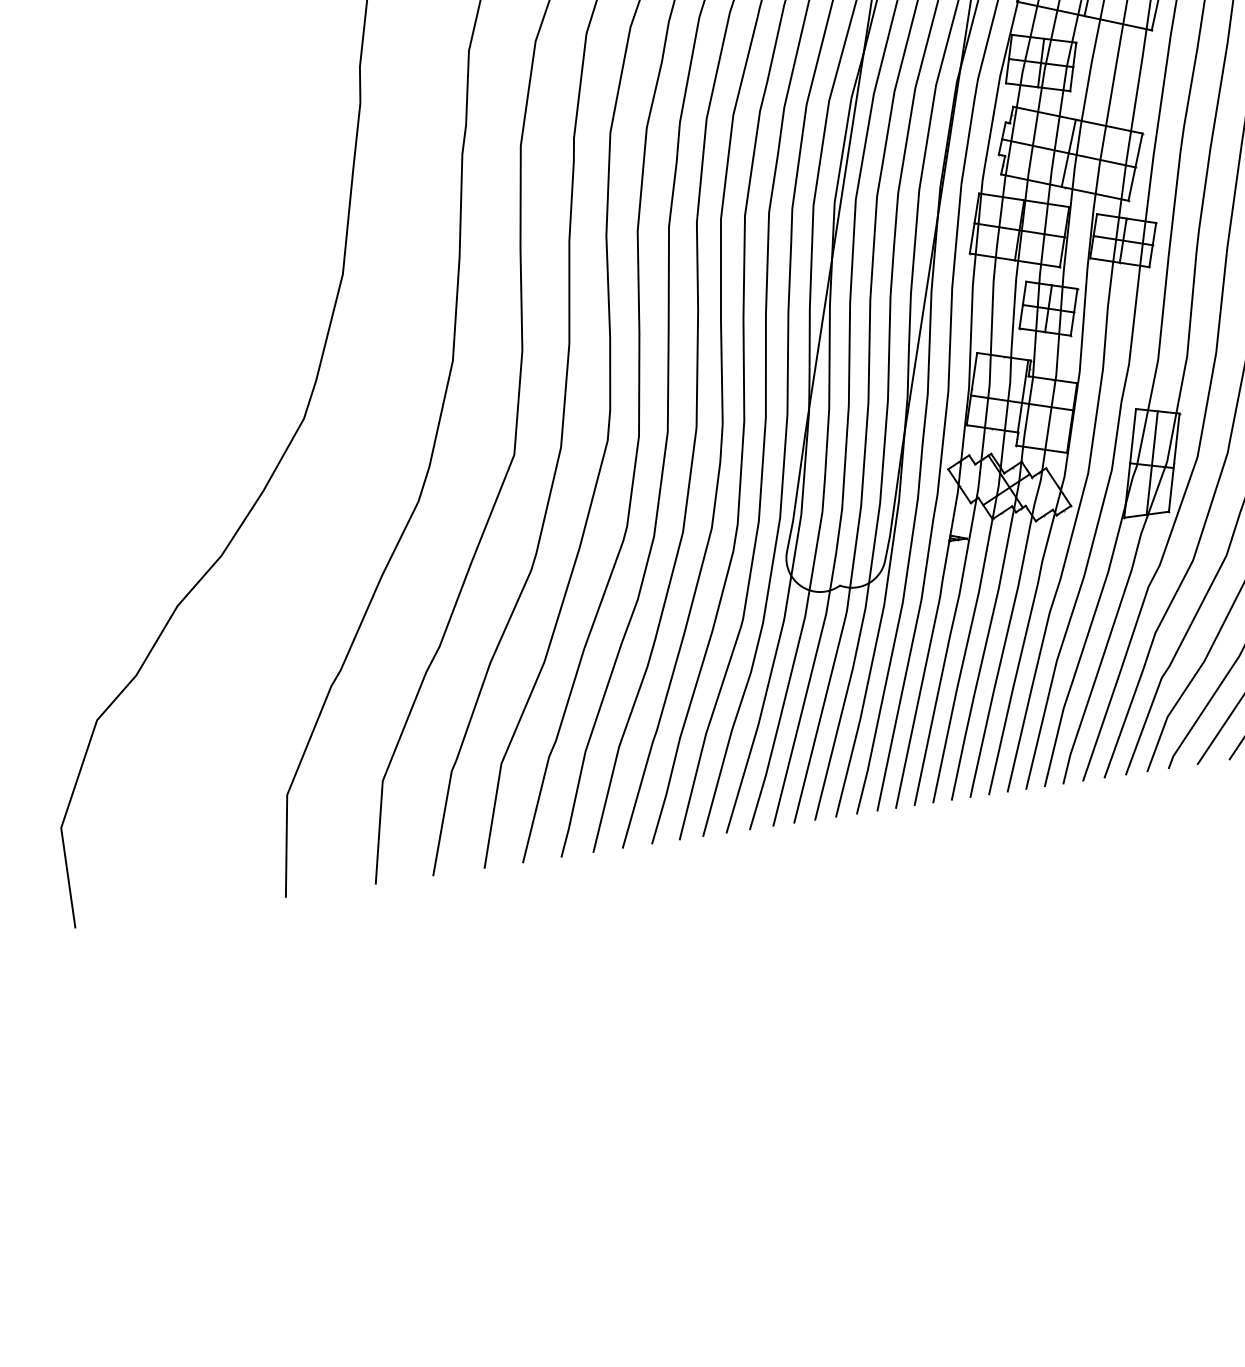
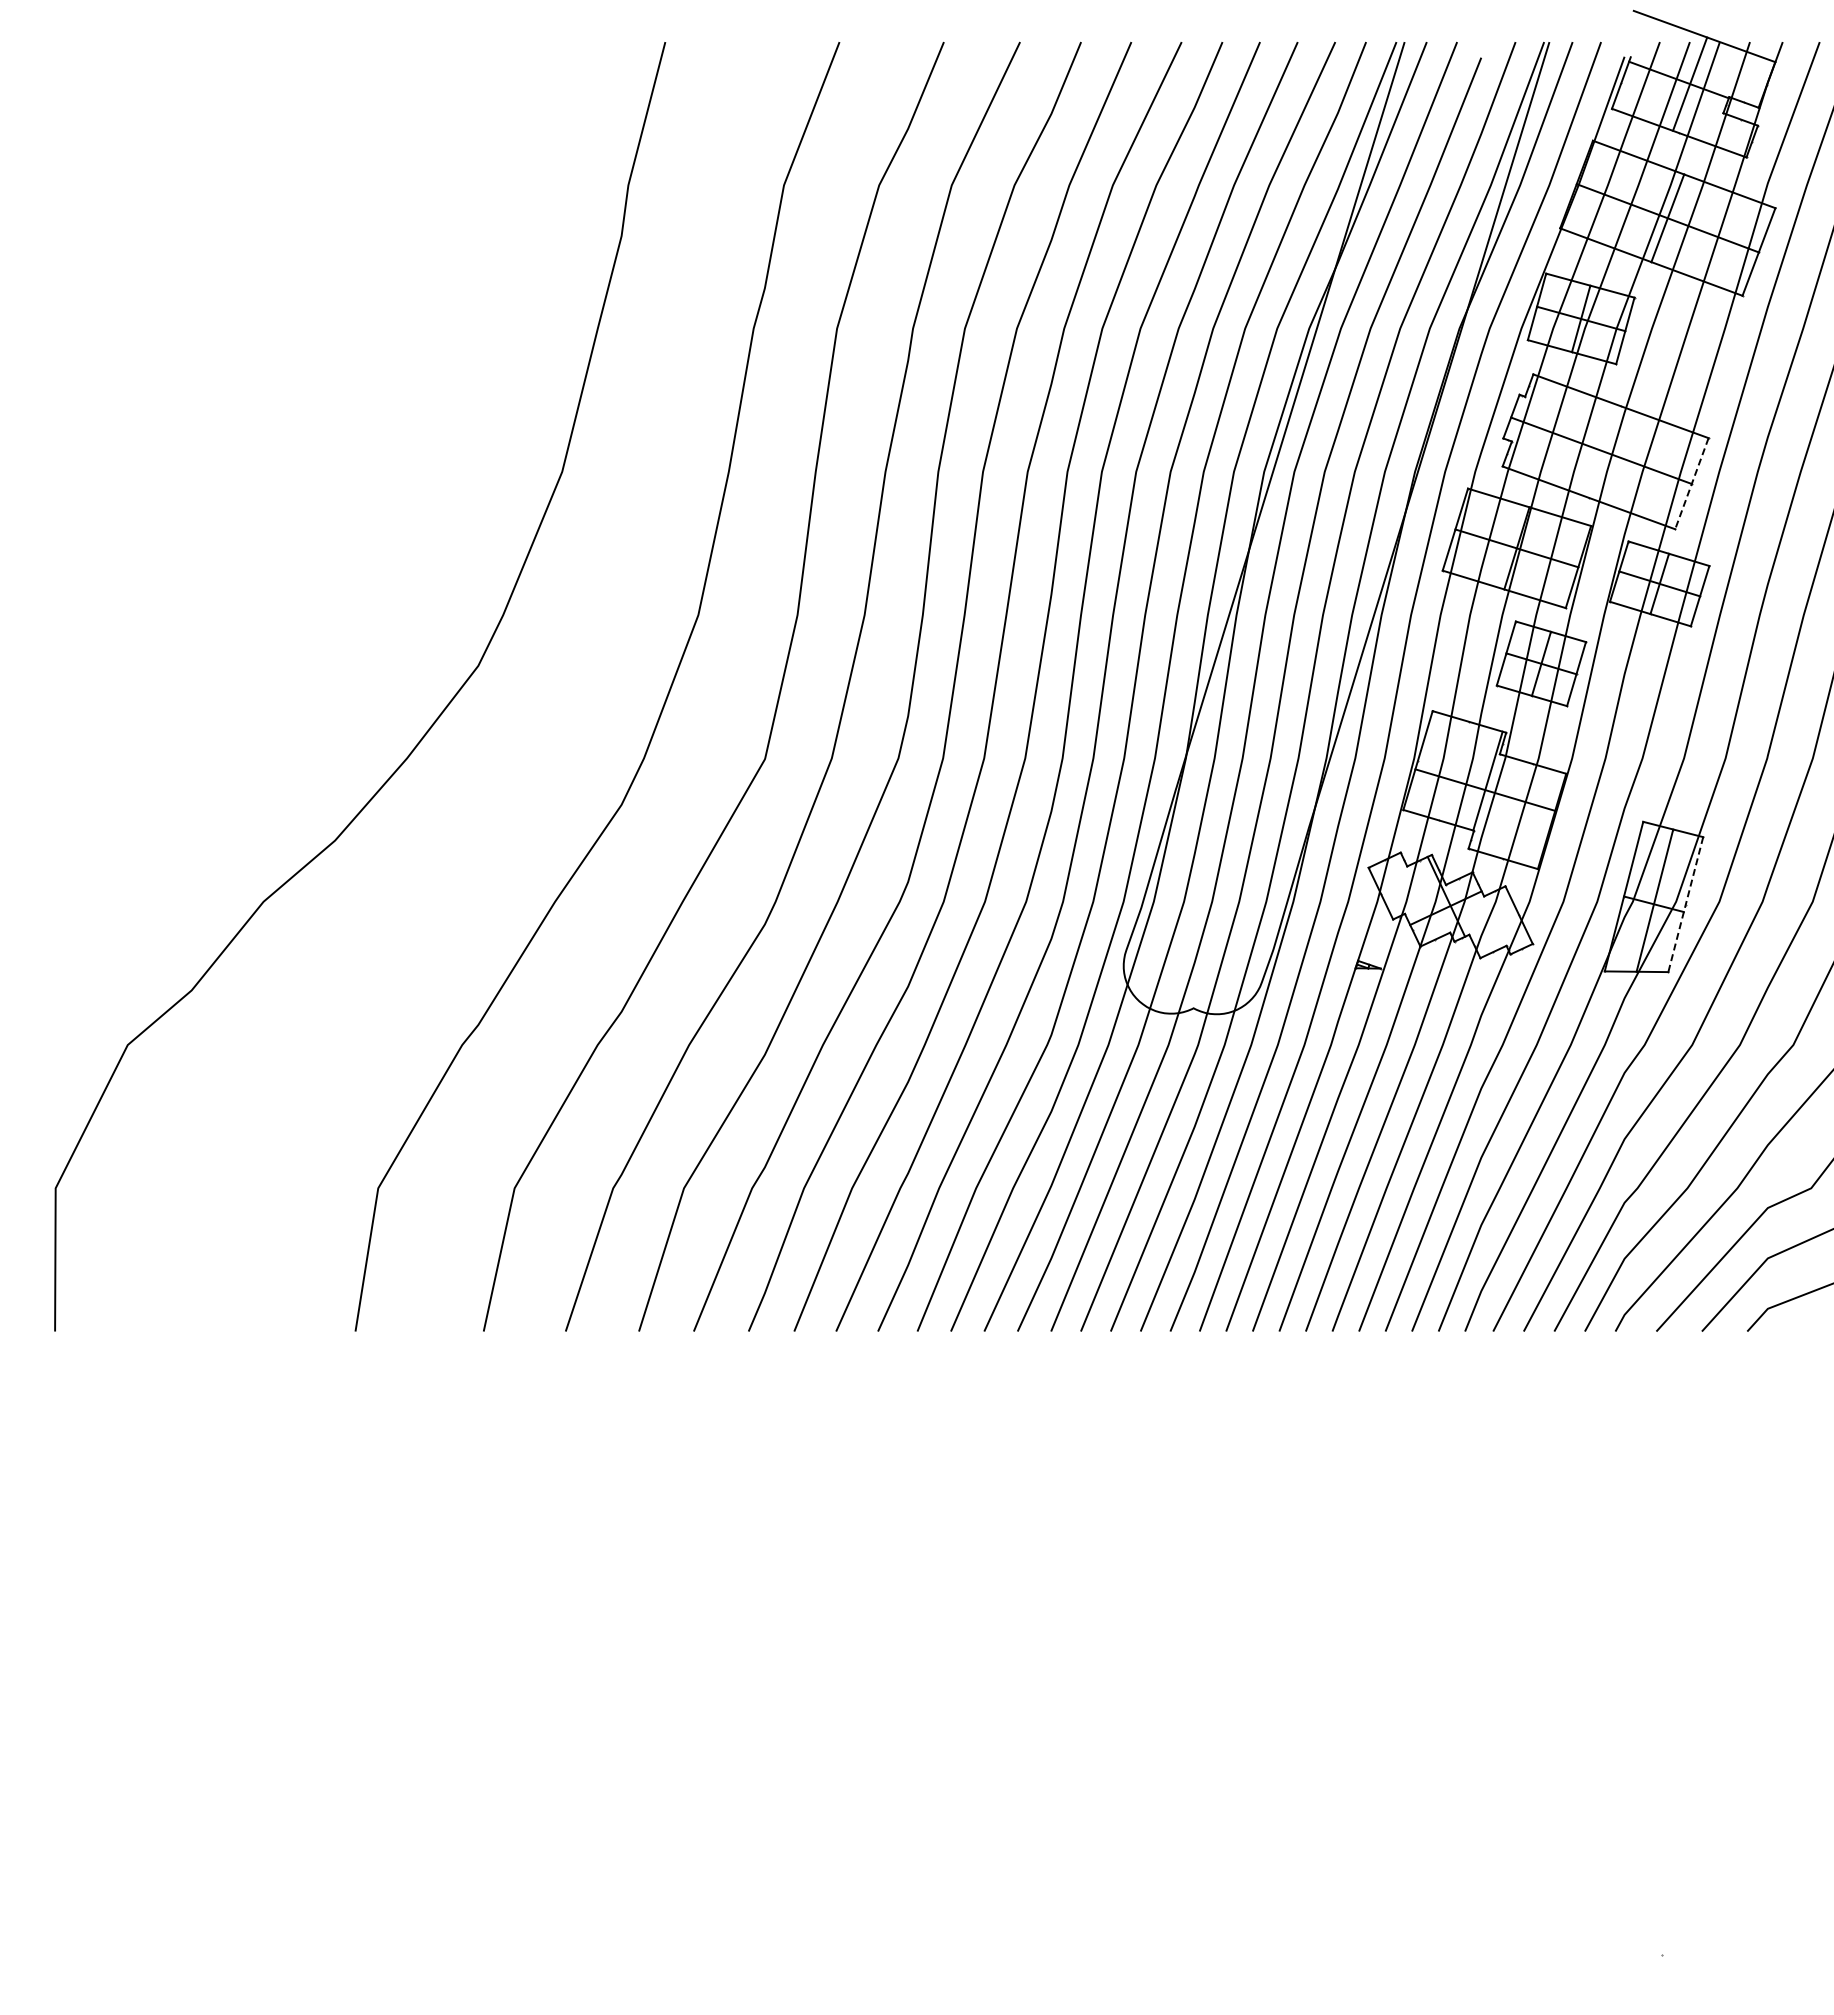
line: (1068, 153) -> (1601, 450), removed
line: (1135, 167) -> (1691, 483), solid -> dashed
line: (1174, 462) -> (1685, 904), solid -> dashed

